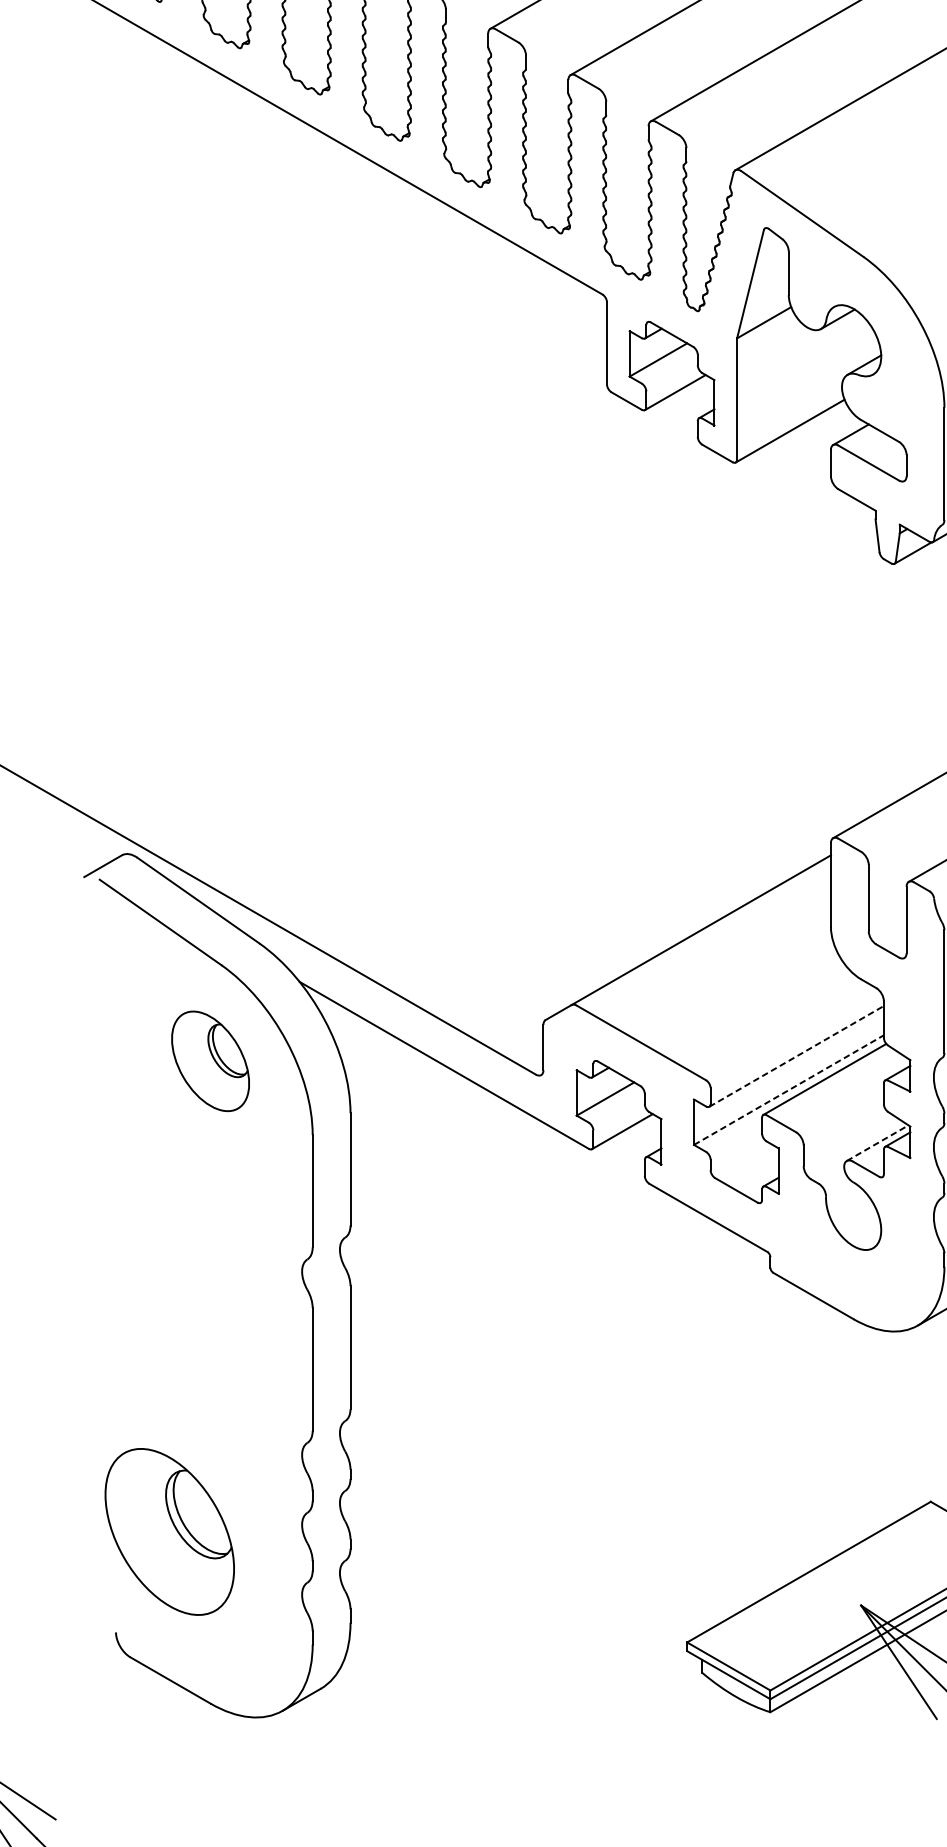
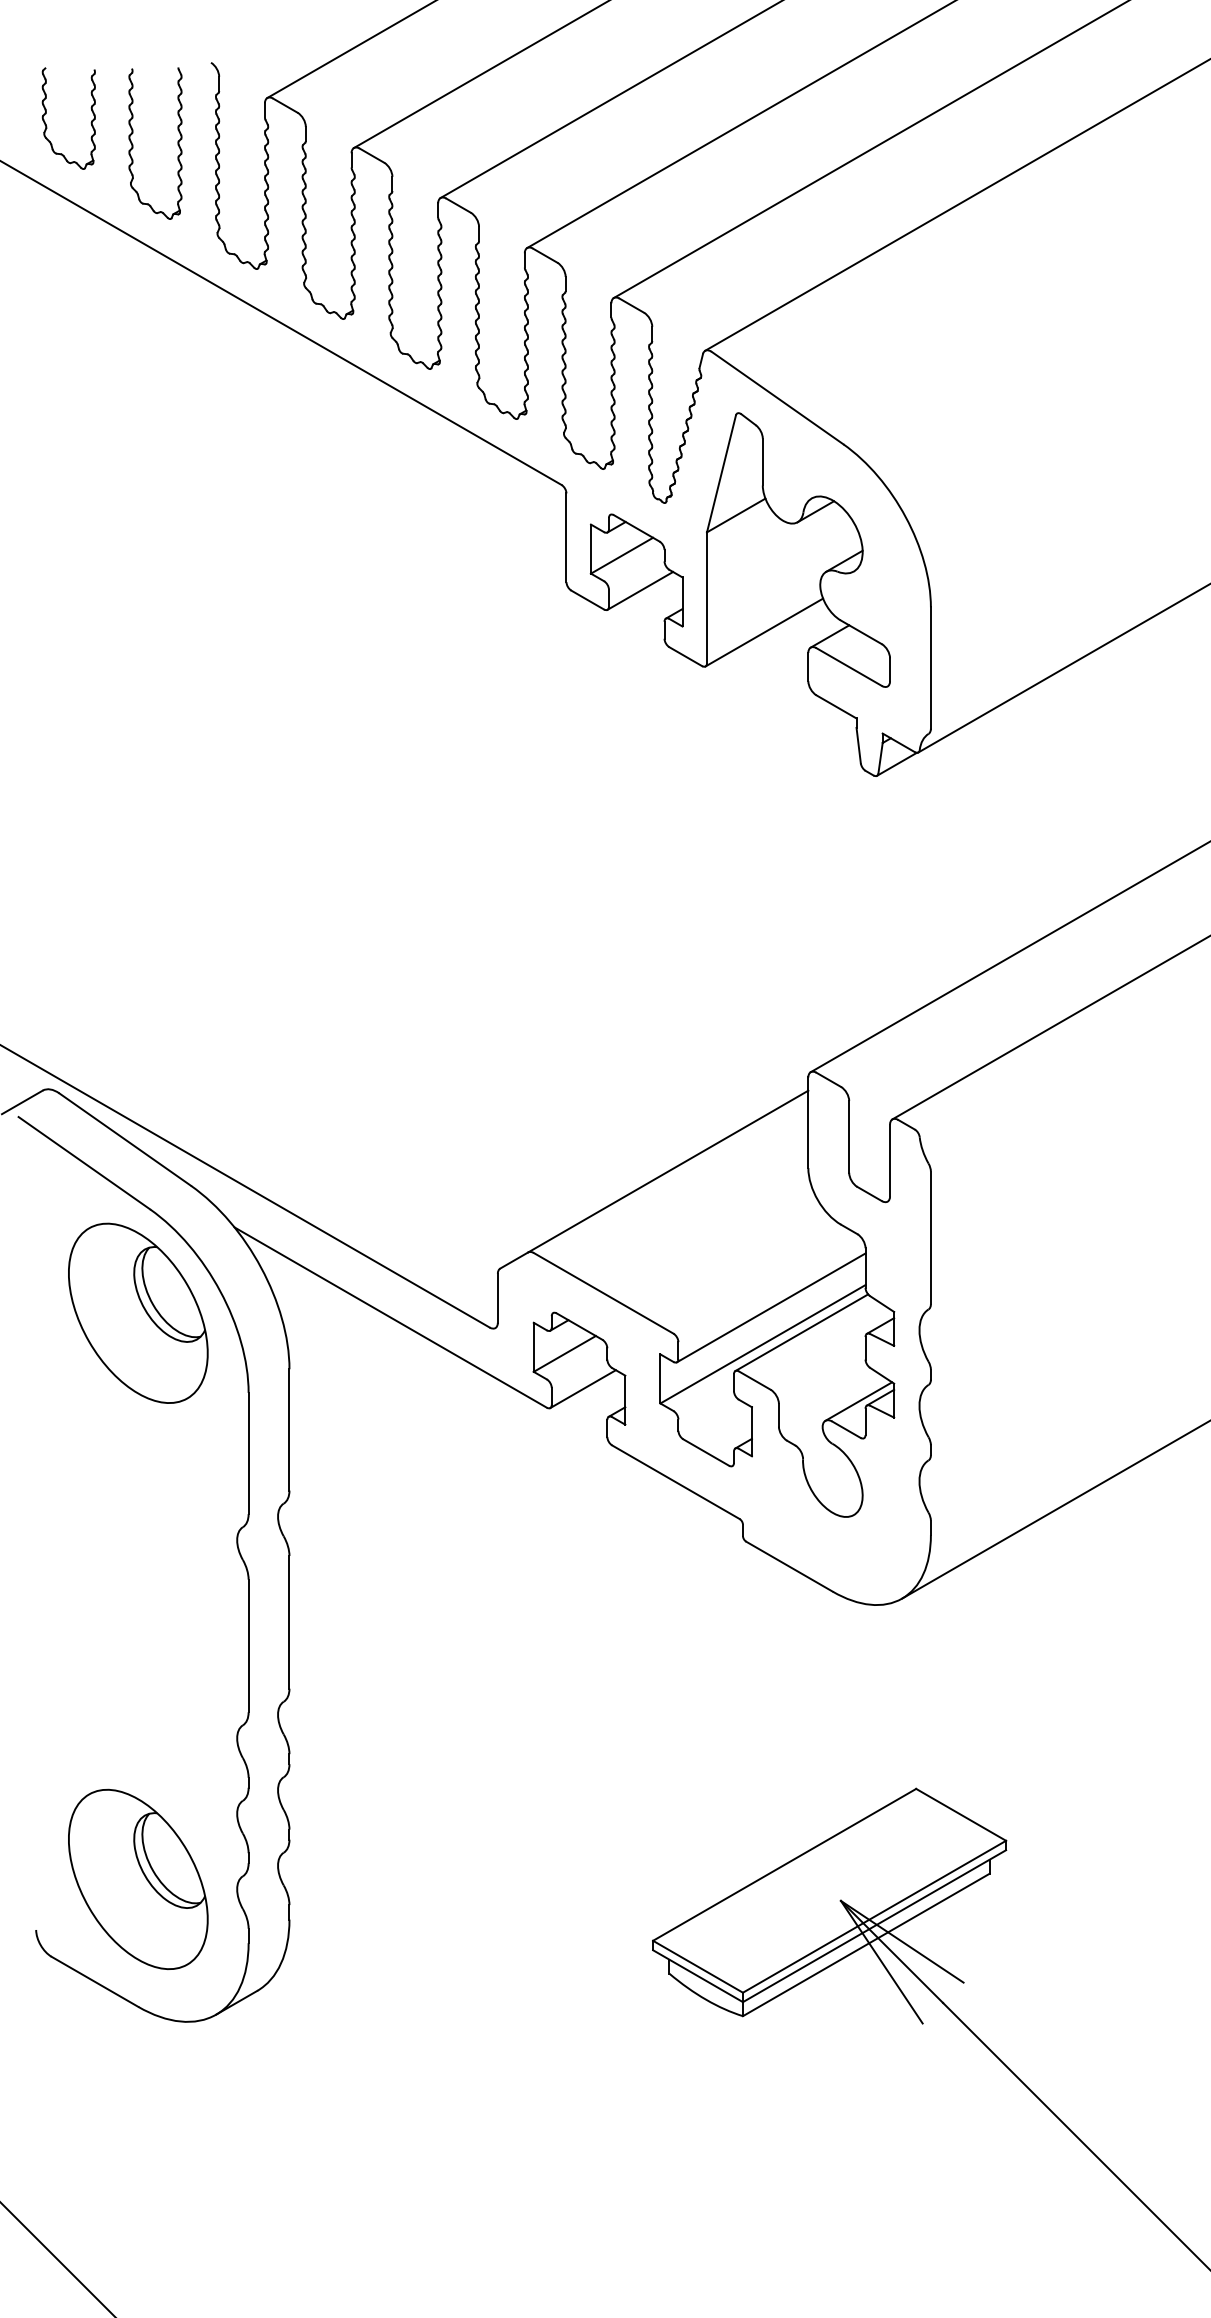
line: (796, 1056) -> (771, 1307), dashed -> solid
part: (210, 1060) -> (138, 1312), size x1.67
line: (789, 1090) -> (763, 1344), dashed -> solid
line: (877, 1143) -> (858, 1401), dashed -> solid
part: (169, 1531) -> (138, 1878), moved

